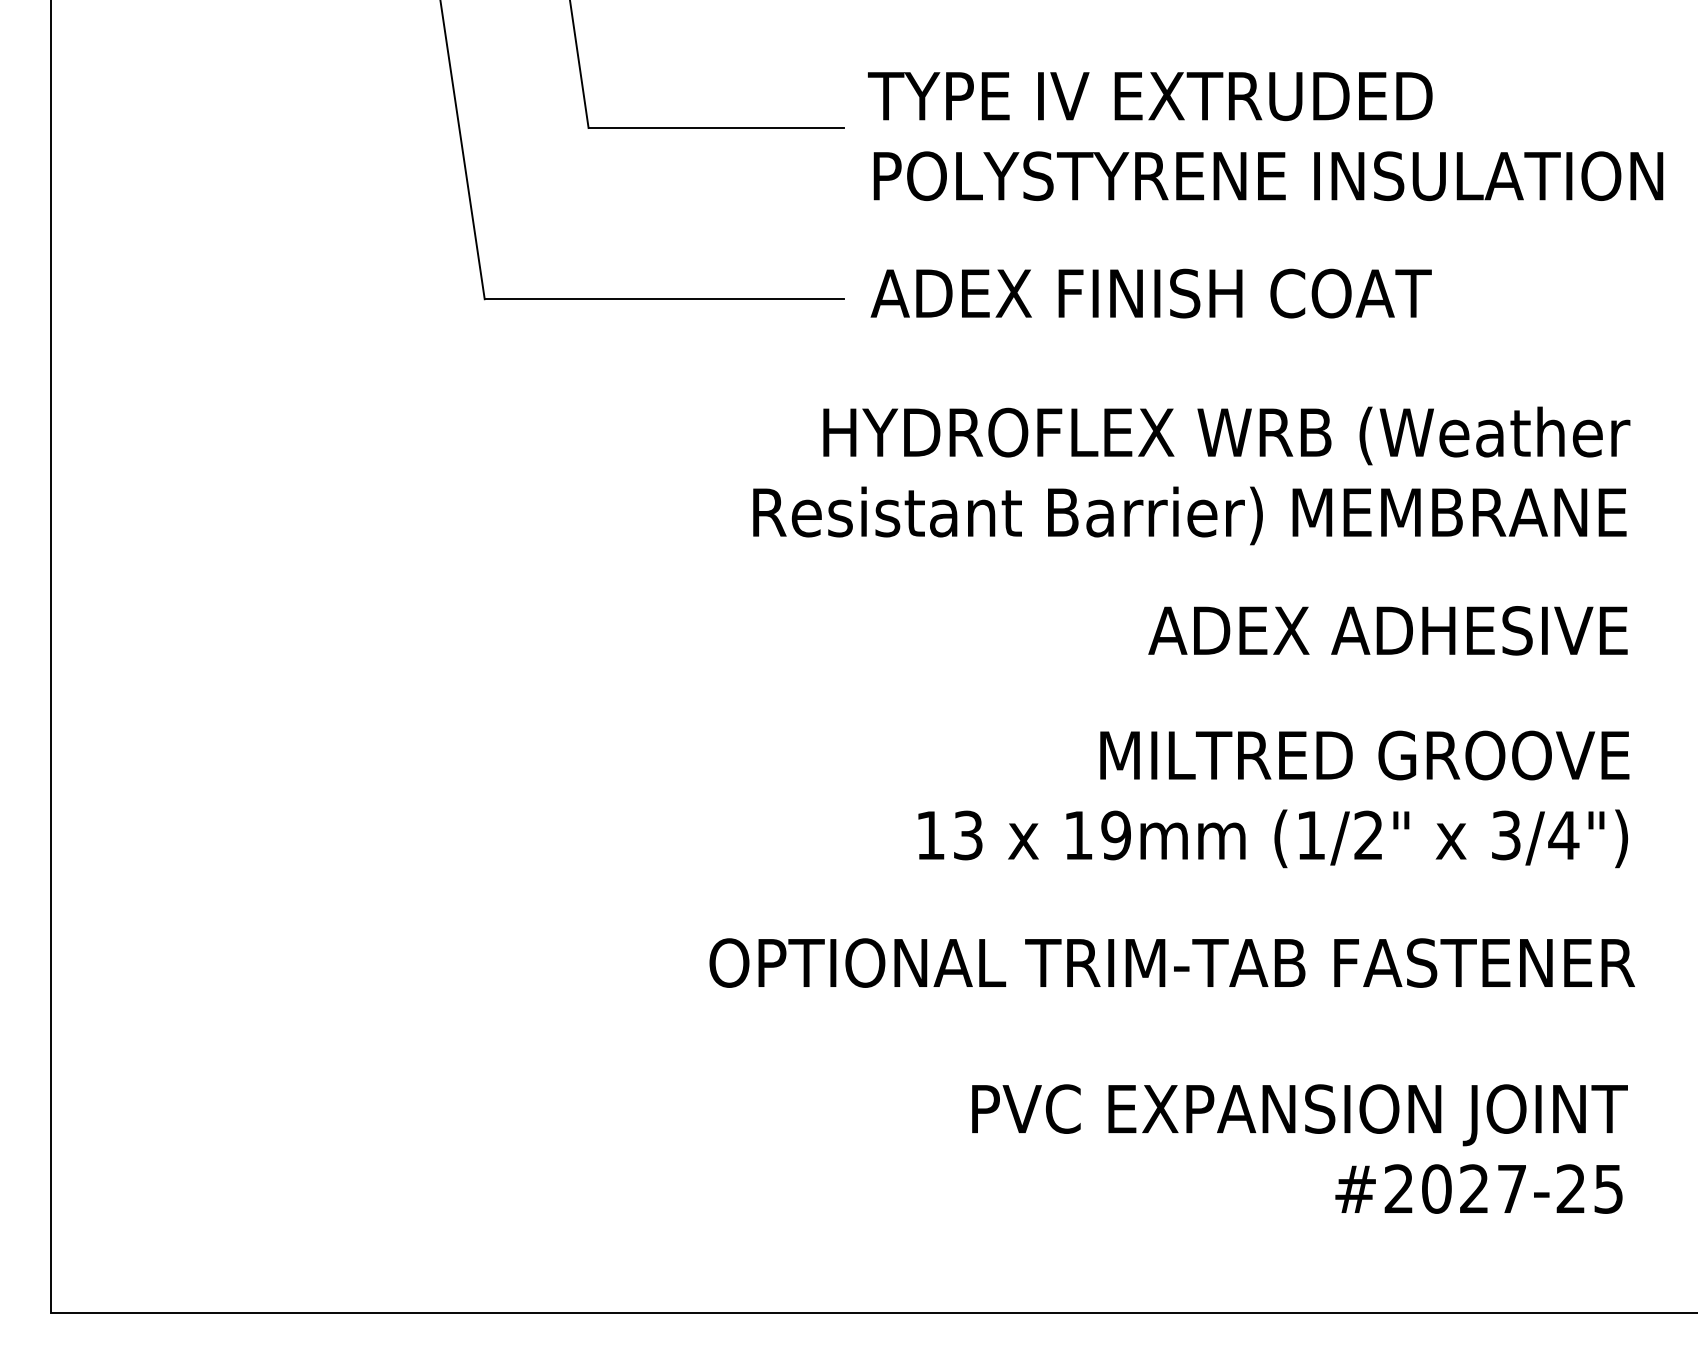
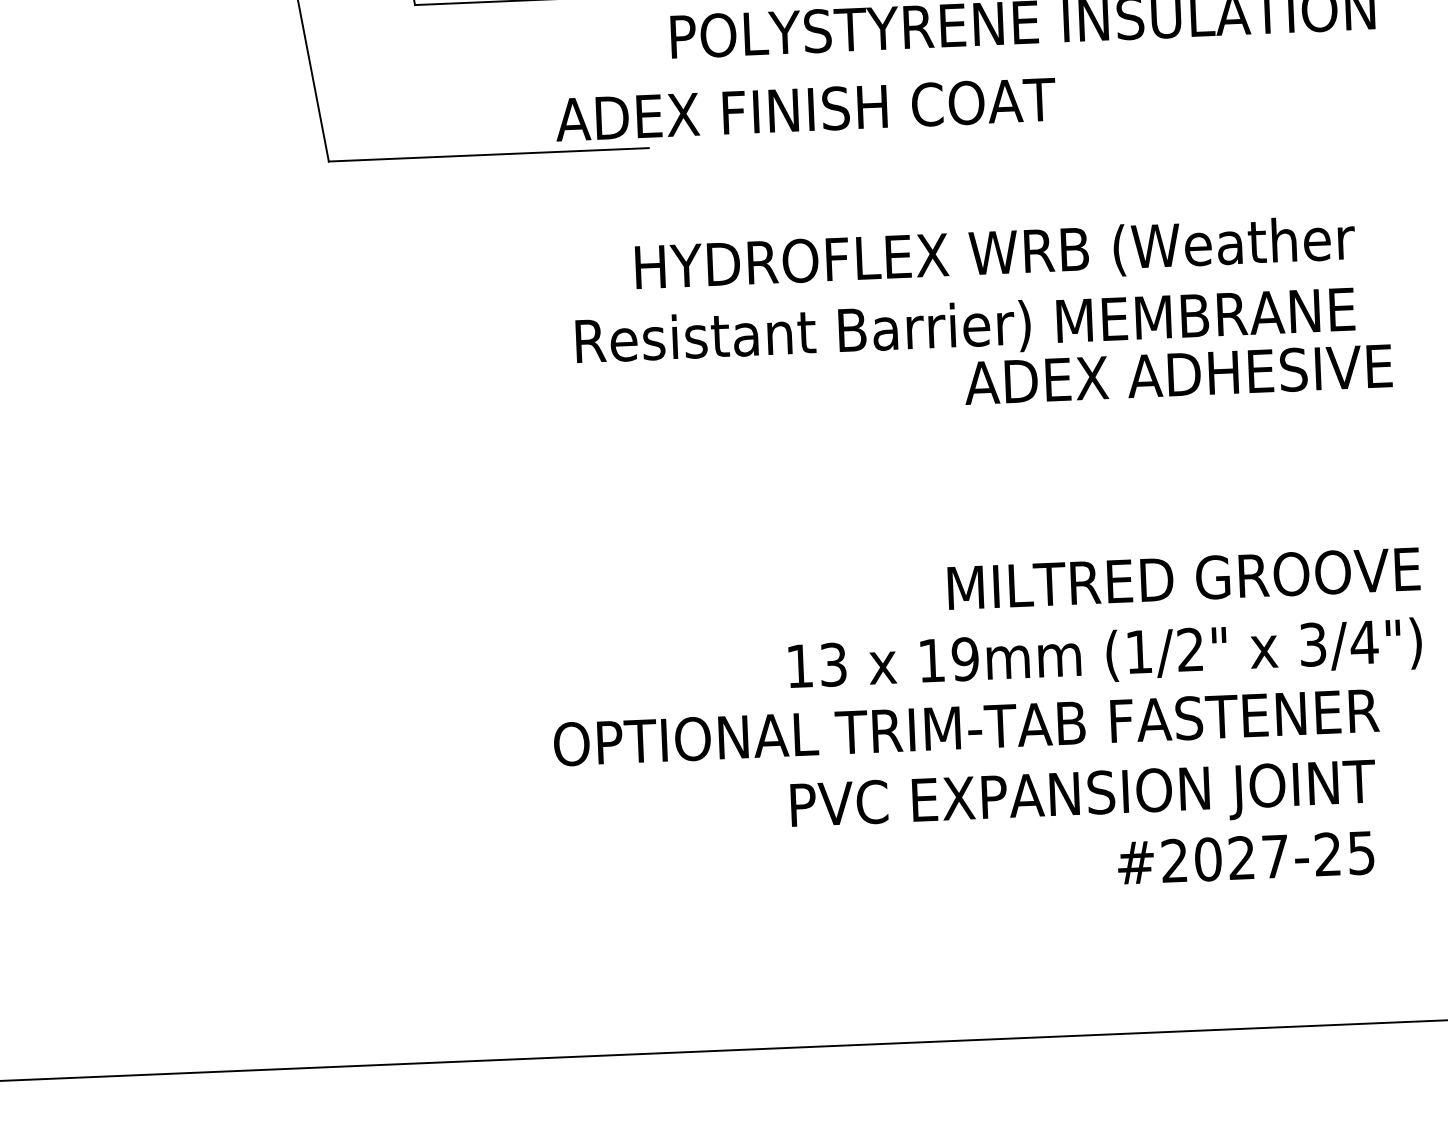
text: (1150, 293) -> (805, 109), moved
text: (1387, 630) -> (1177, 374), moved
text: (1273, 799) -> (1104, 621), moved
text: (1299, 1148) -> (1084, 828), moved

